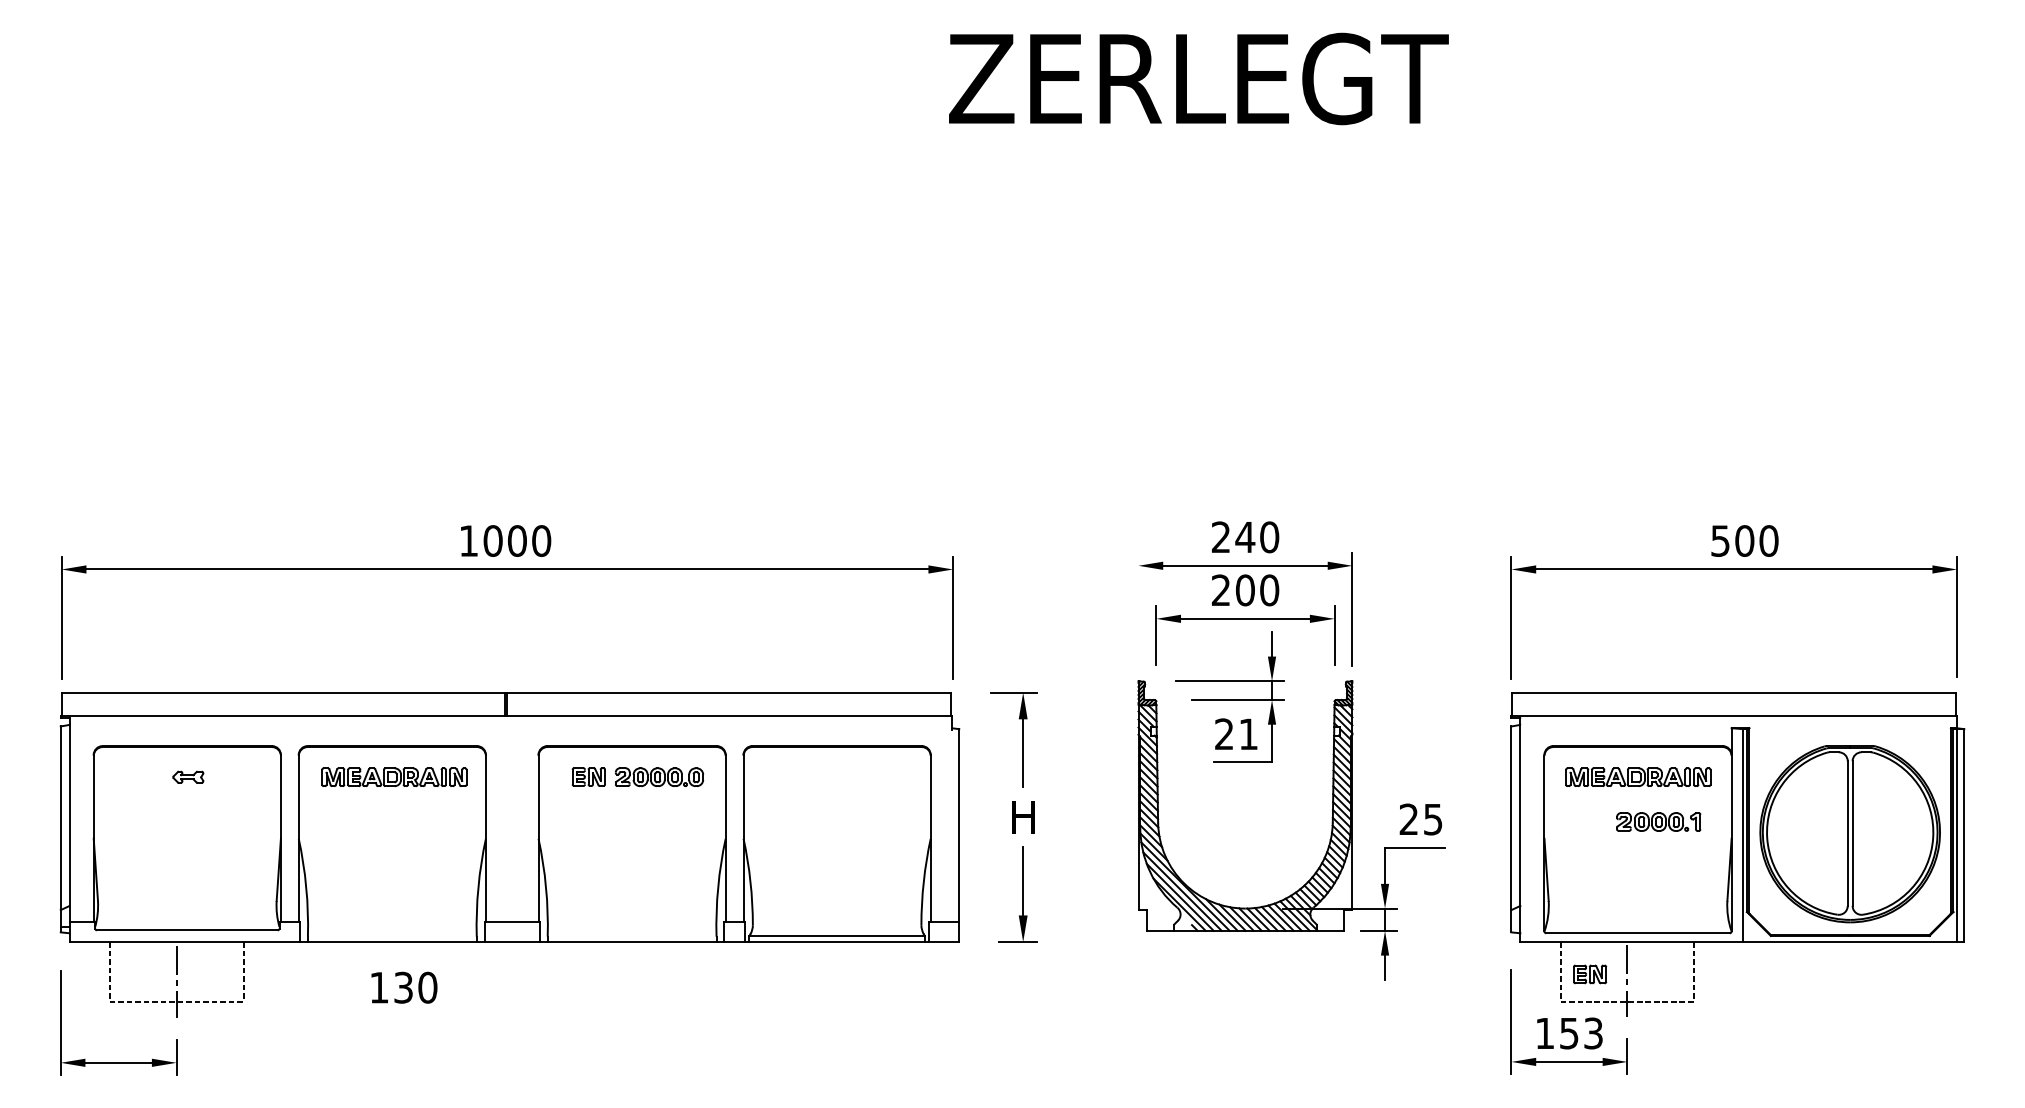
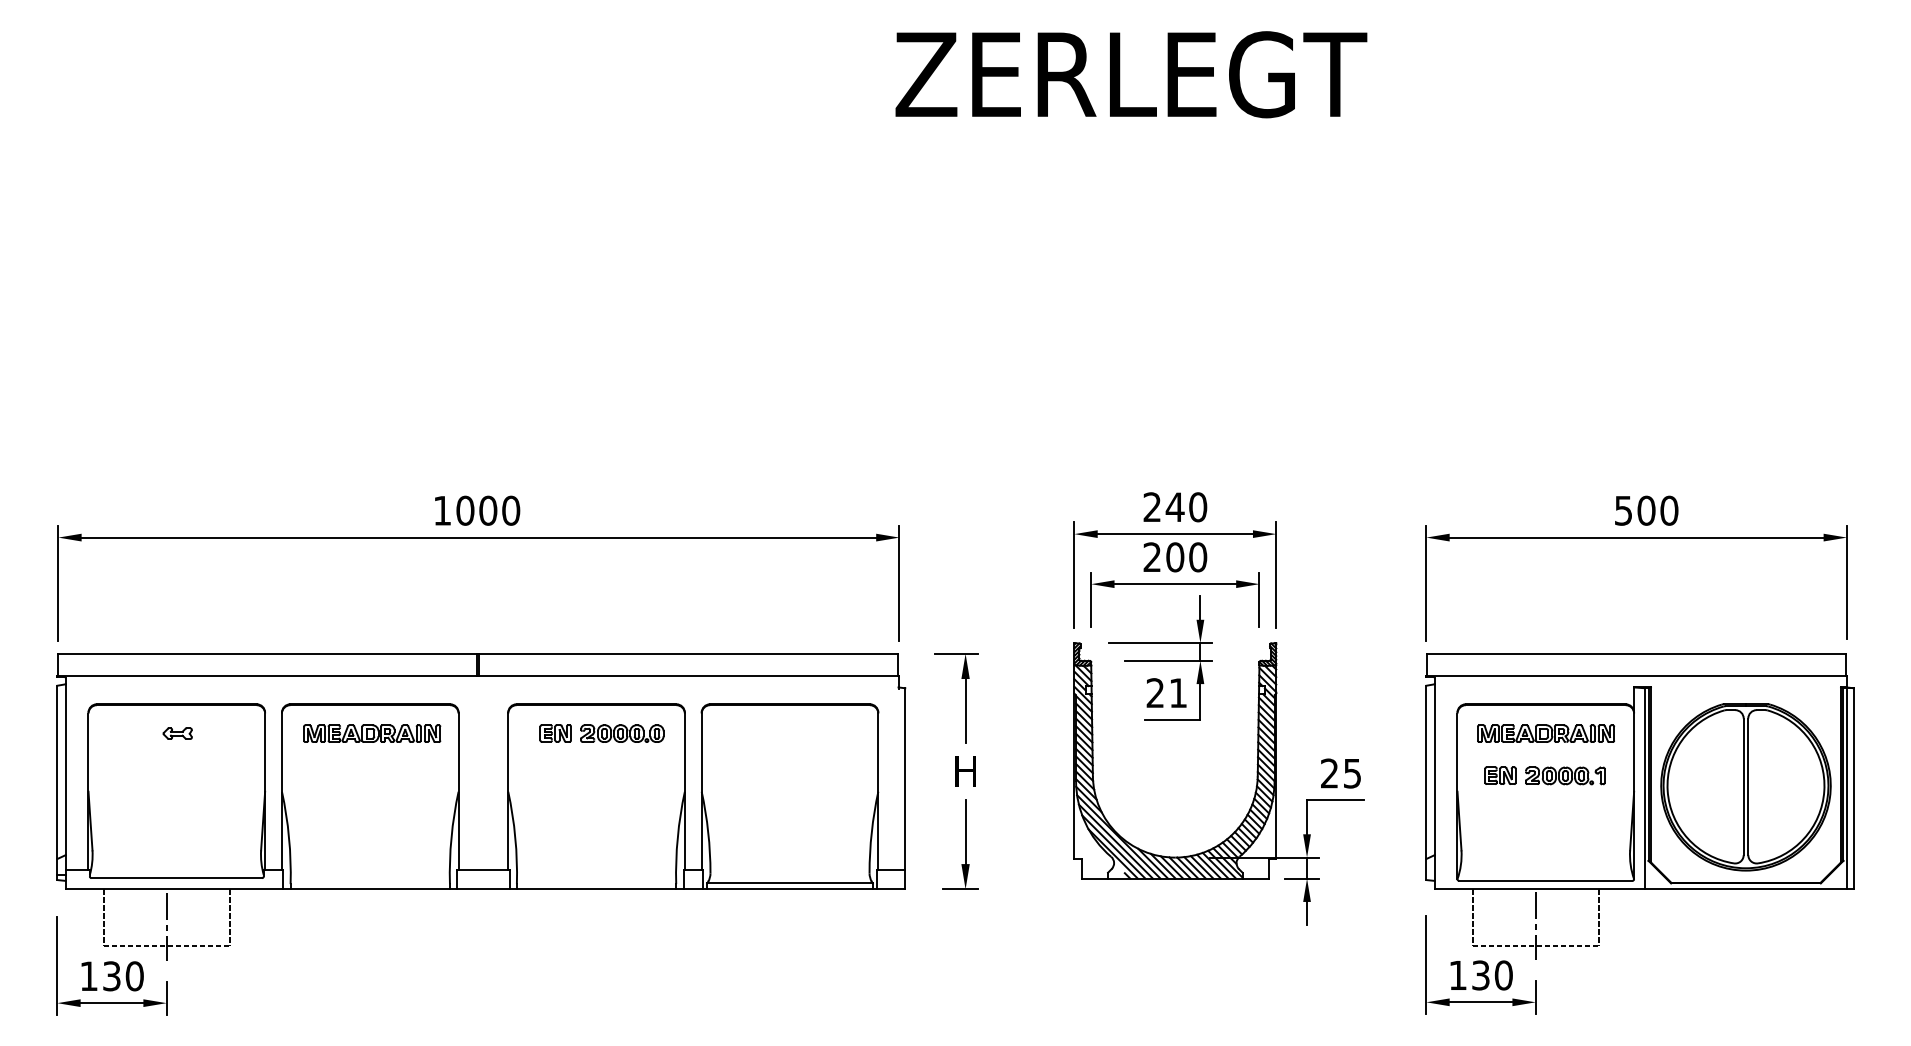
line: (1138, 608) -> (1074, 574), added
part: (1590, 974) -> (1500, 775), moved
text: (404, 987) -> (112, 976), moved
text: (1581, 1033) -> (1492, 975), 153 -> 130

